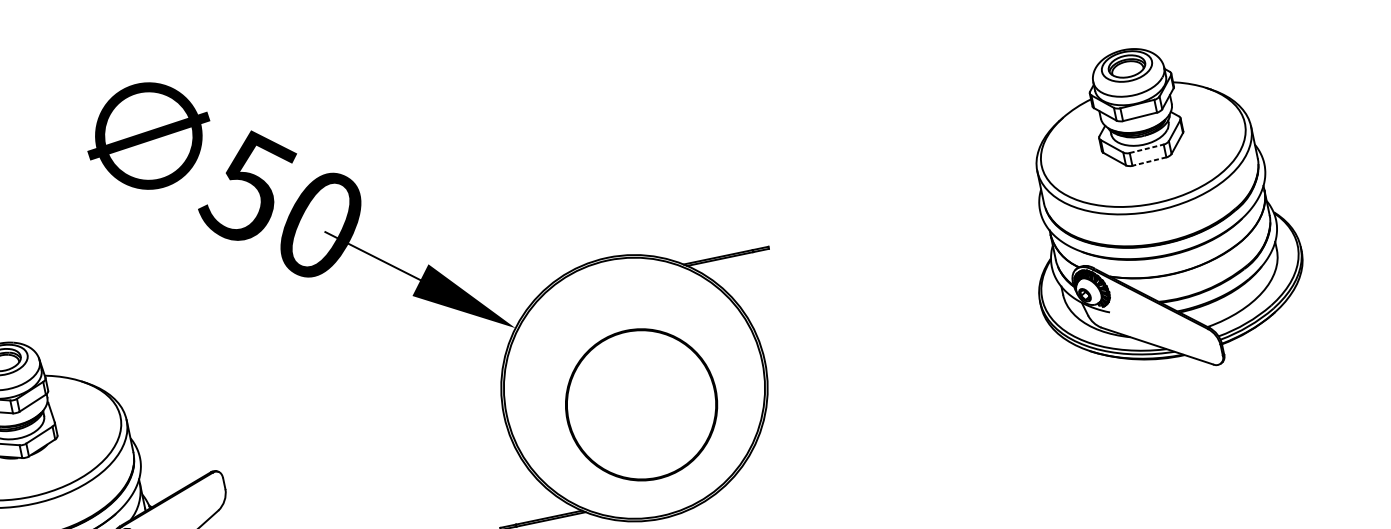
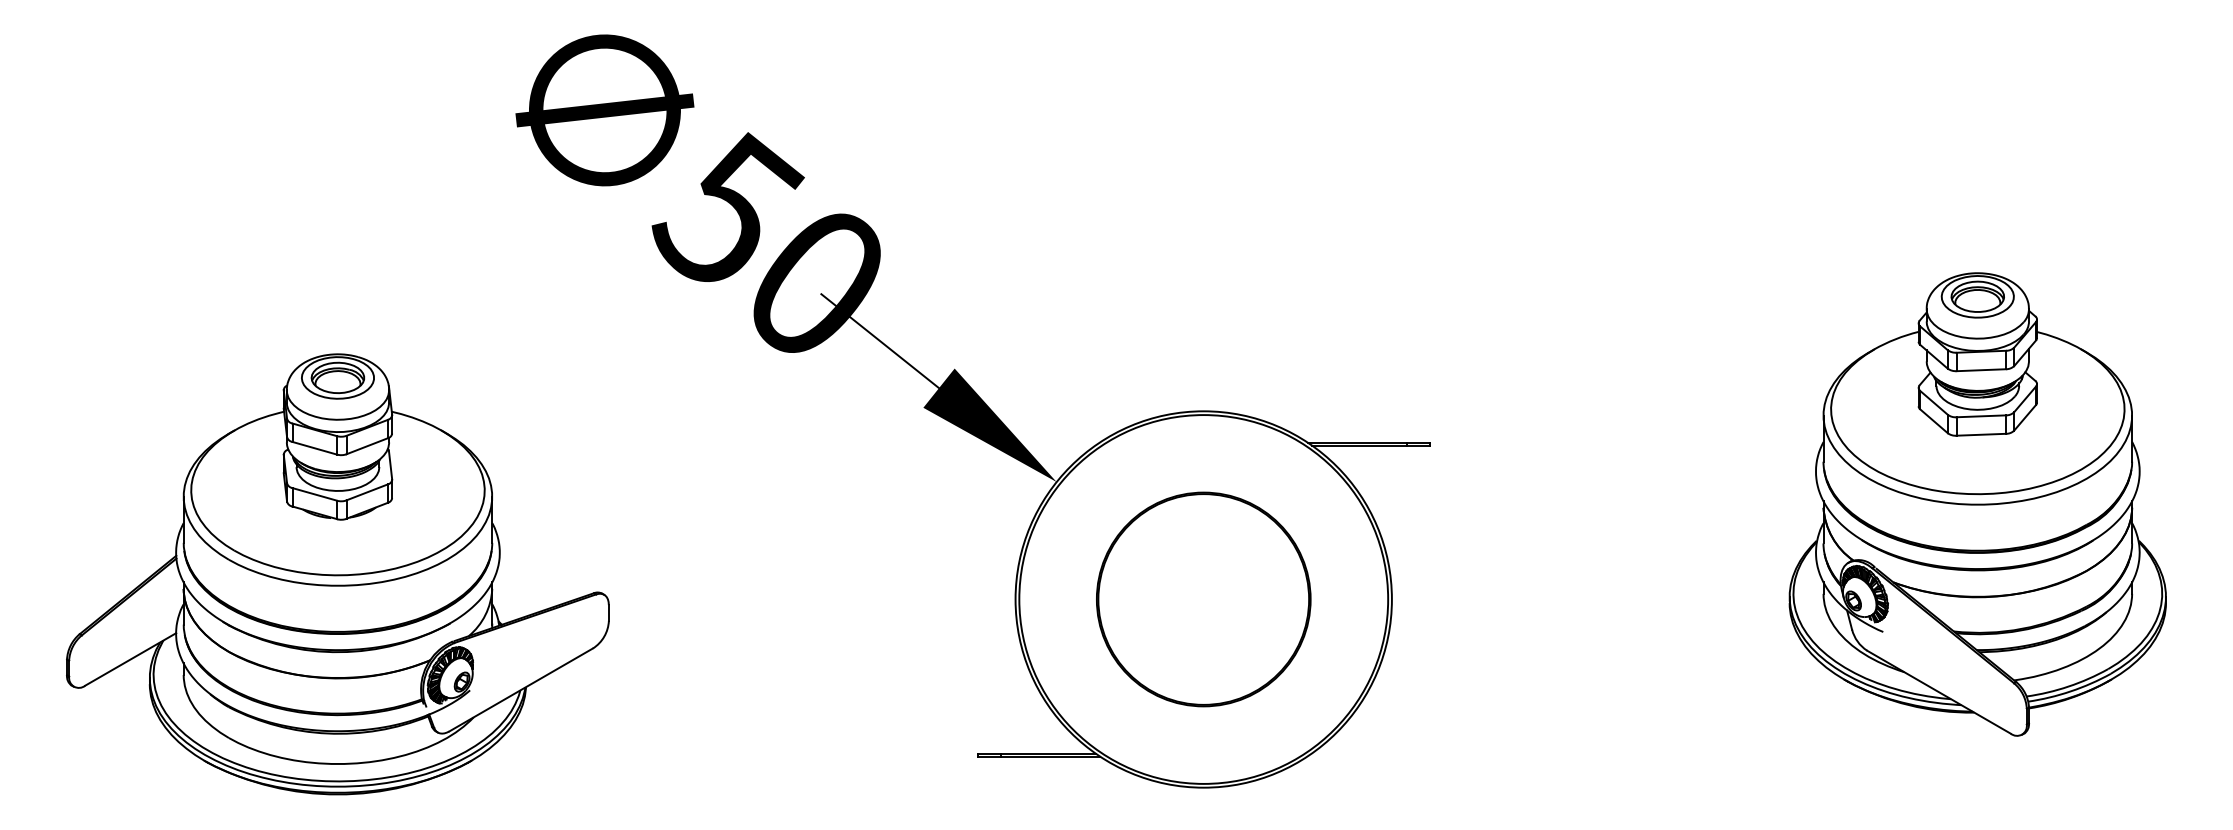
line: (1146, 148) -> (1981, 416), dashed -> solid
line: (1149, 161) -> (1981, 434), dashed -> solid
part: (641, 404) -> (1203, 599), moved

